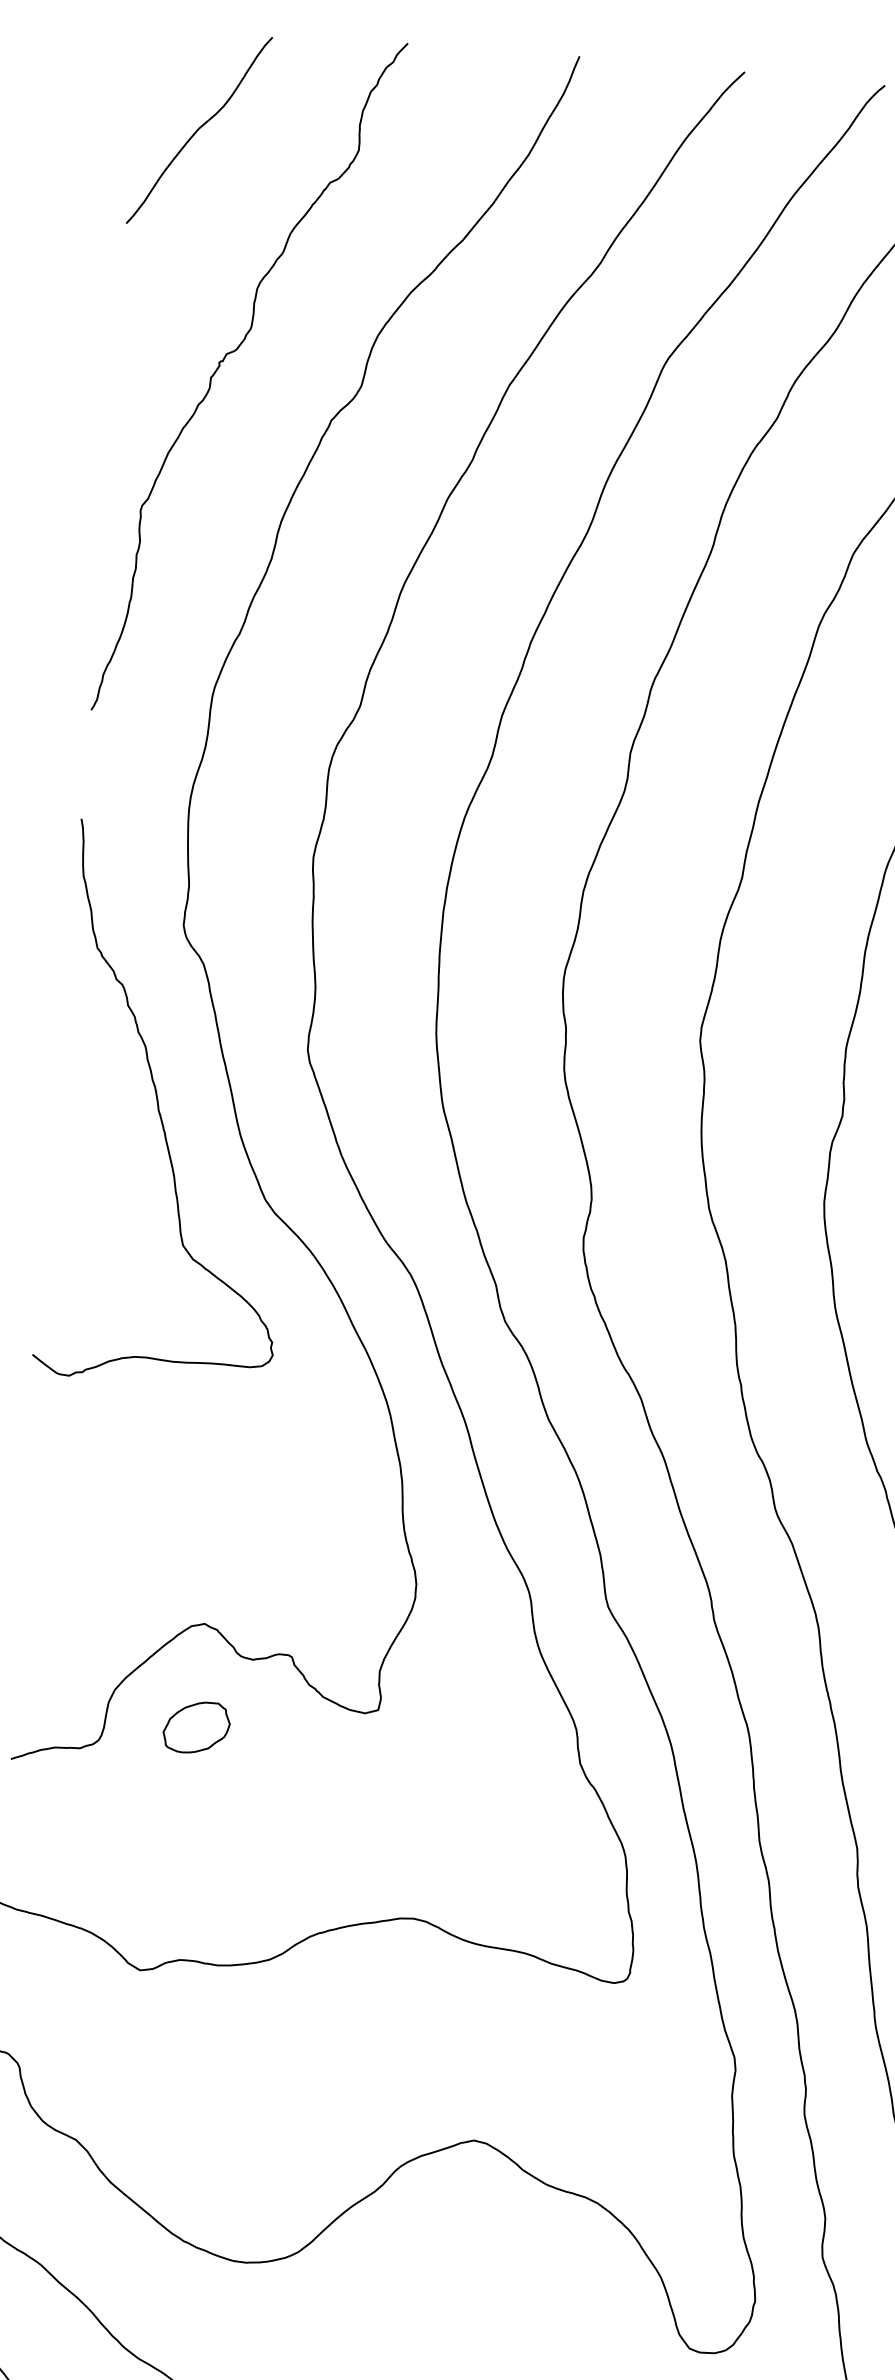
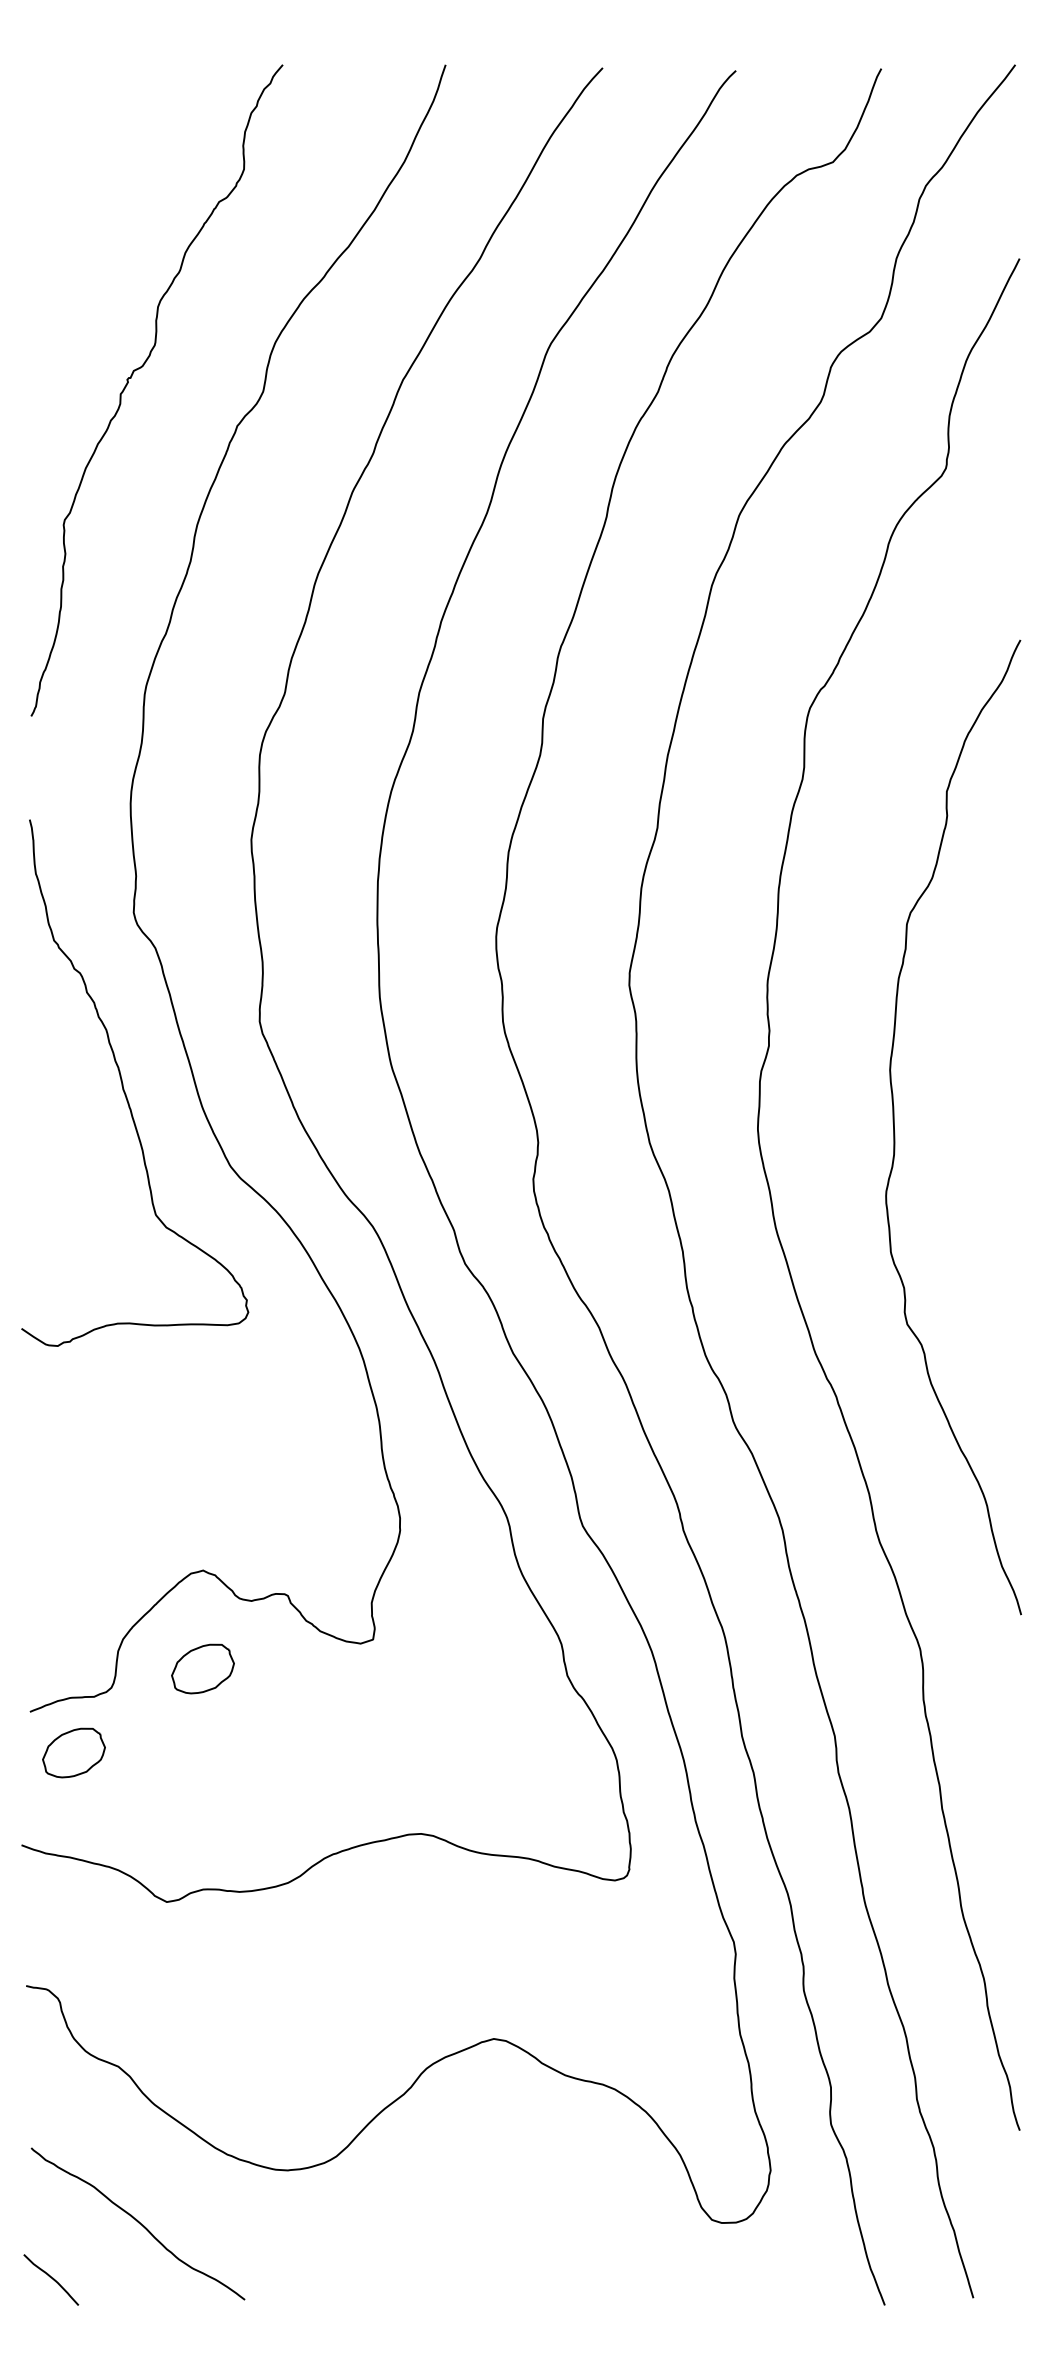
curve: (199, 129) -> (92, 160), removed
part: (53, 1805) -> (73, 1752), added

